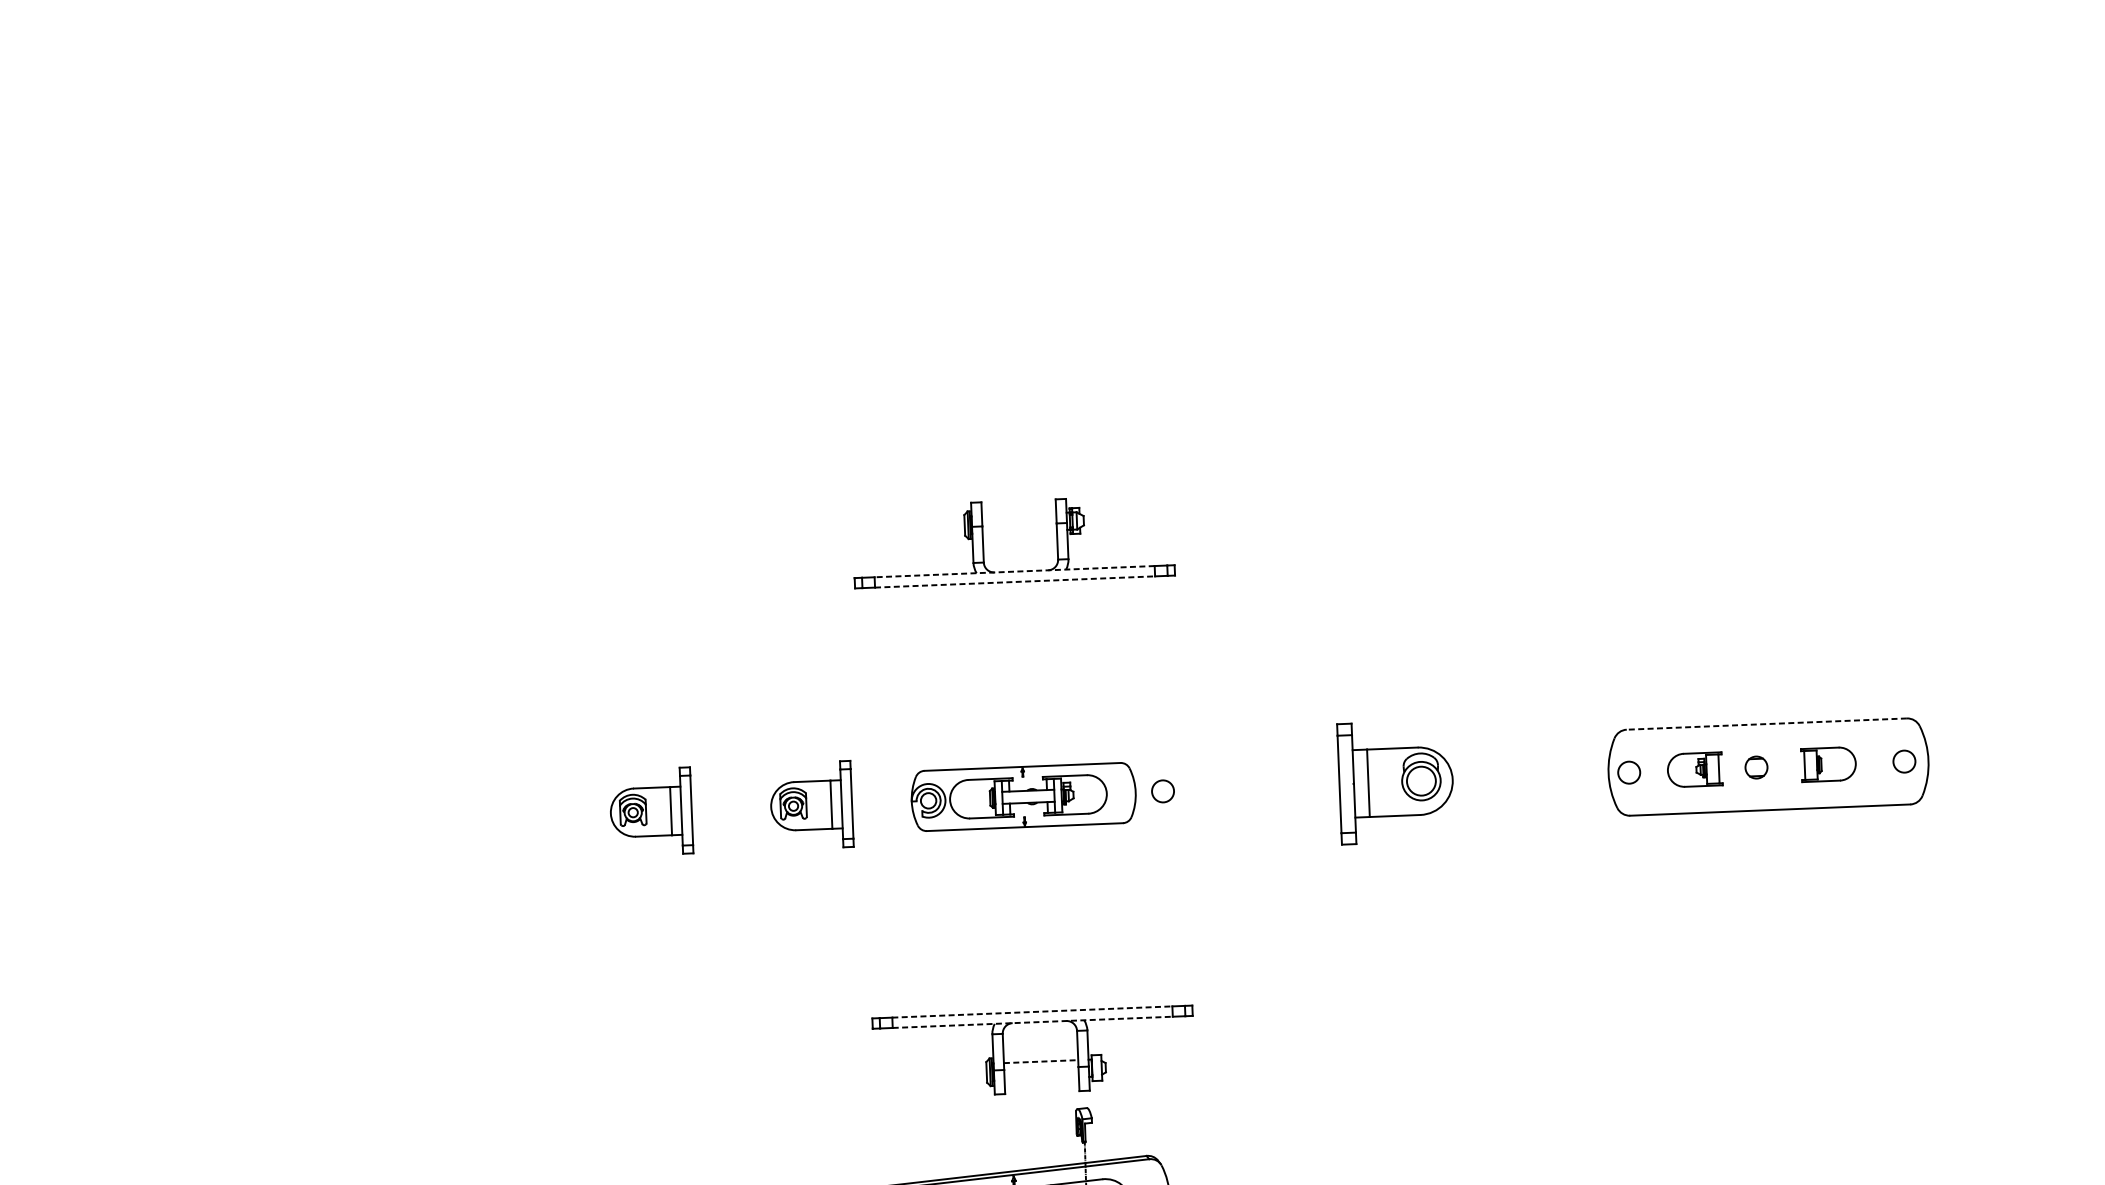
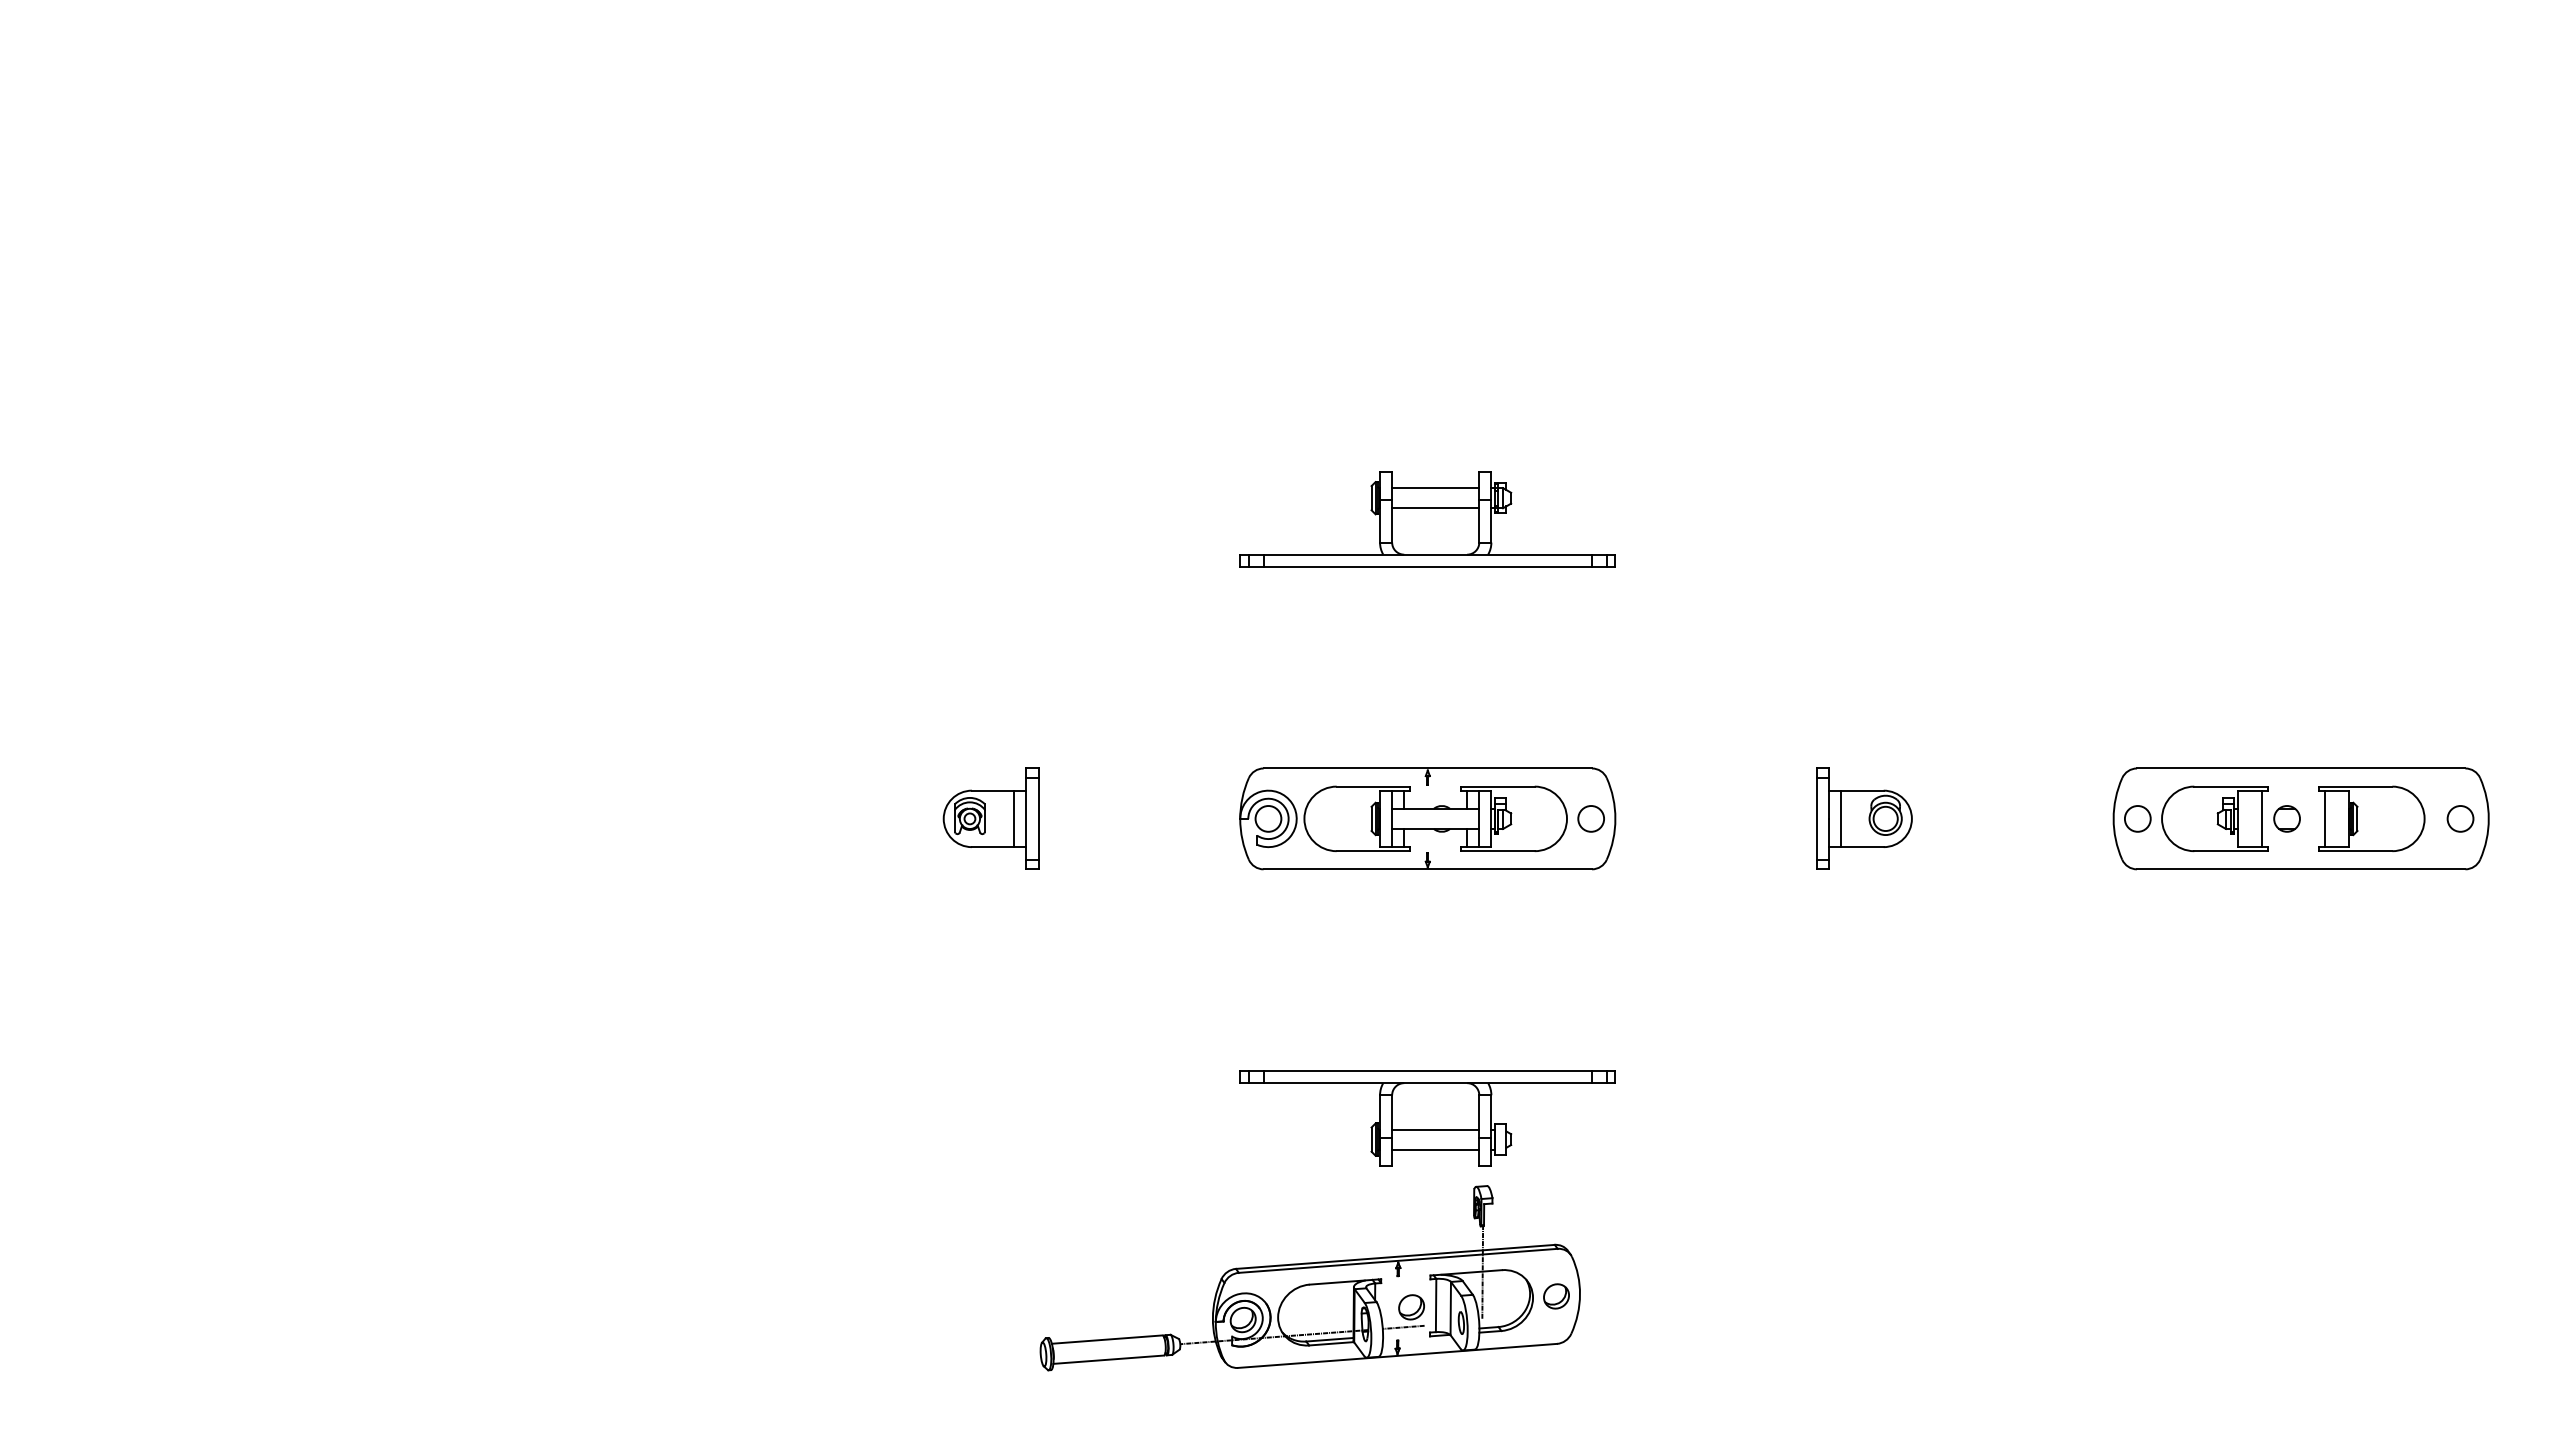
line: (1018, 514) -> (1435, 488), added
line: (1019, 532) -> (1435, 508), added
line: (1014, 571) -> (1427, 554), dashed -> solid
line: (1015, 581) -> (1428, 566), dashed -> solid
line: (1766, 724) -> (2300, 768), dashed -> solid
part: (1828, 764) -> (2371, 818), size x1.67
part: (1694, 769) -> (2214, 818), size x1.67
part: (1396, 781) -> (1864, 818), size x0.71
part: (1023, 796) -> (1427, 818), size x1.43
part: (811, 805) -> (1178, 818), removed
line: (1032, 1012) -> (1428, 1071), dashed -> solid
line: (1033, 1022) -> (1428, 1083), dashed -> solid
line: (1040, 1061) -> (1435, 1129), dashed -> solid
line: (1041, 1078) -> (1435, 1149), added

